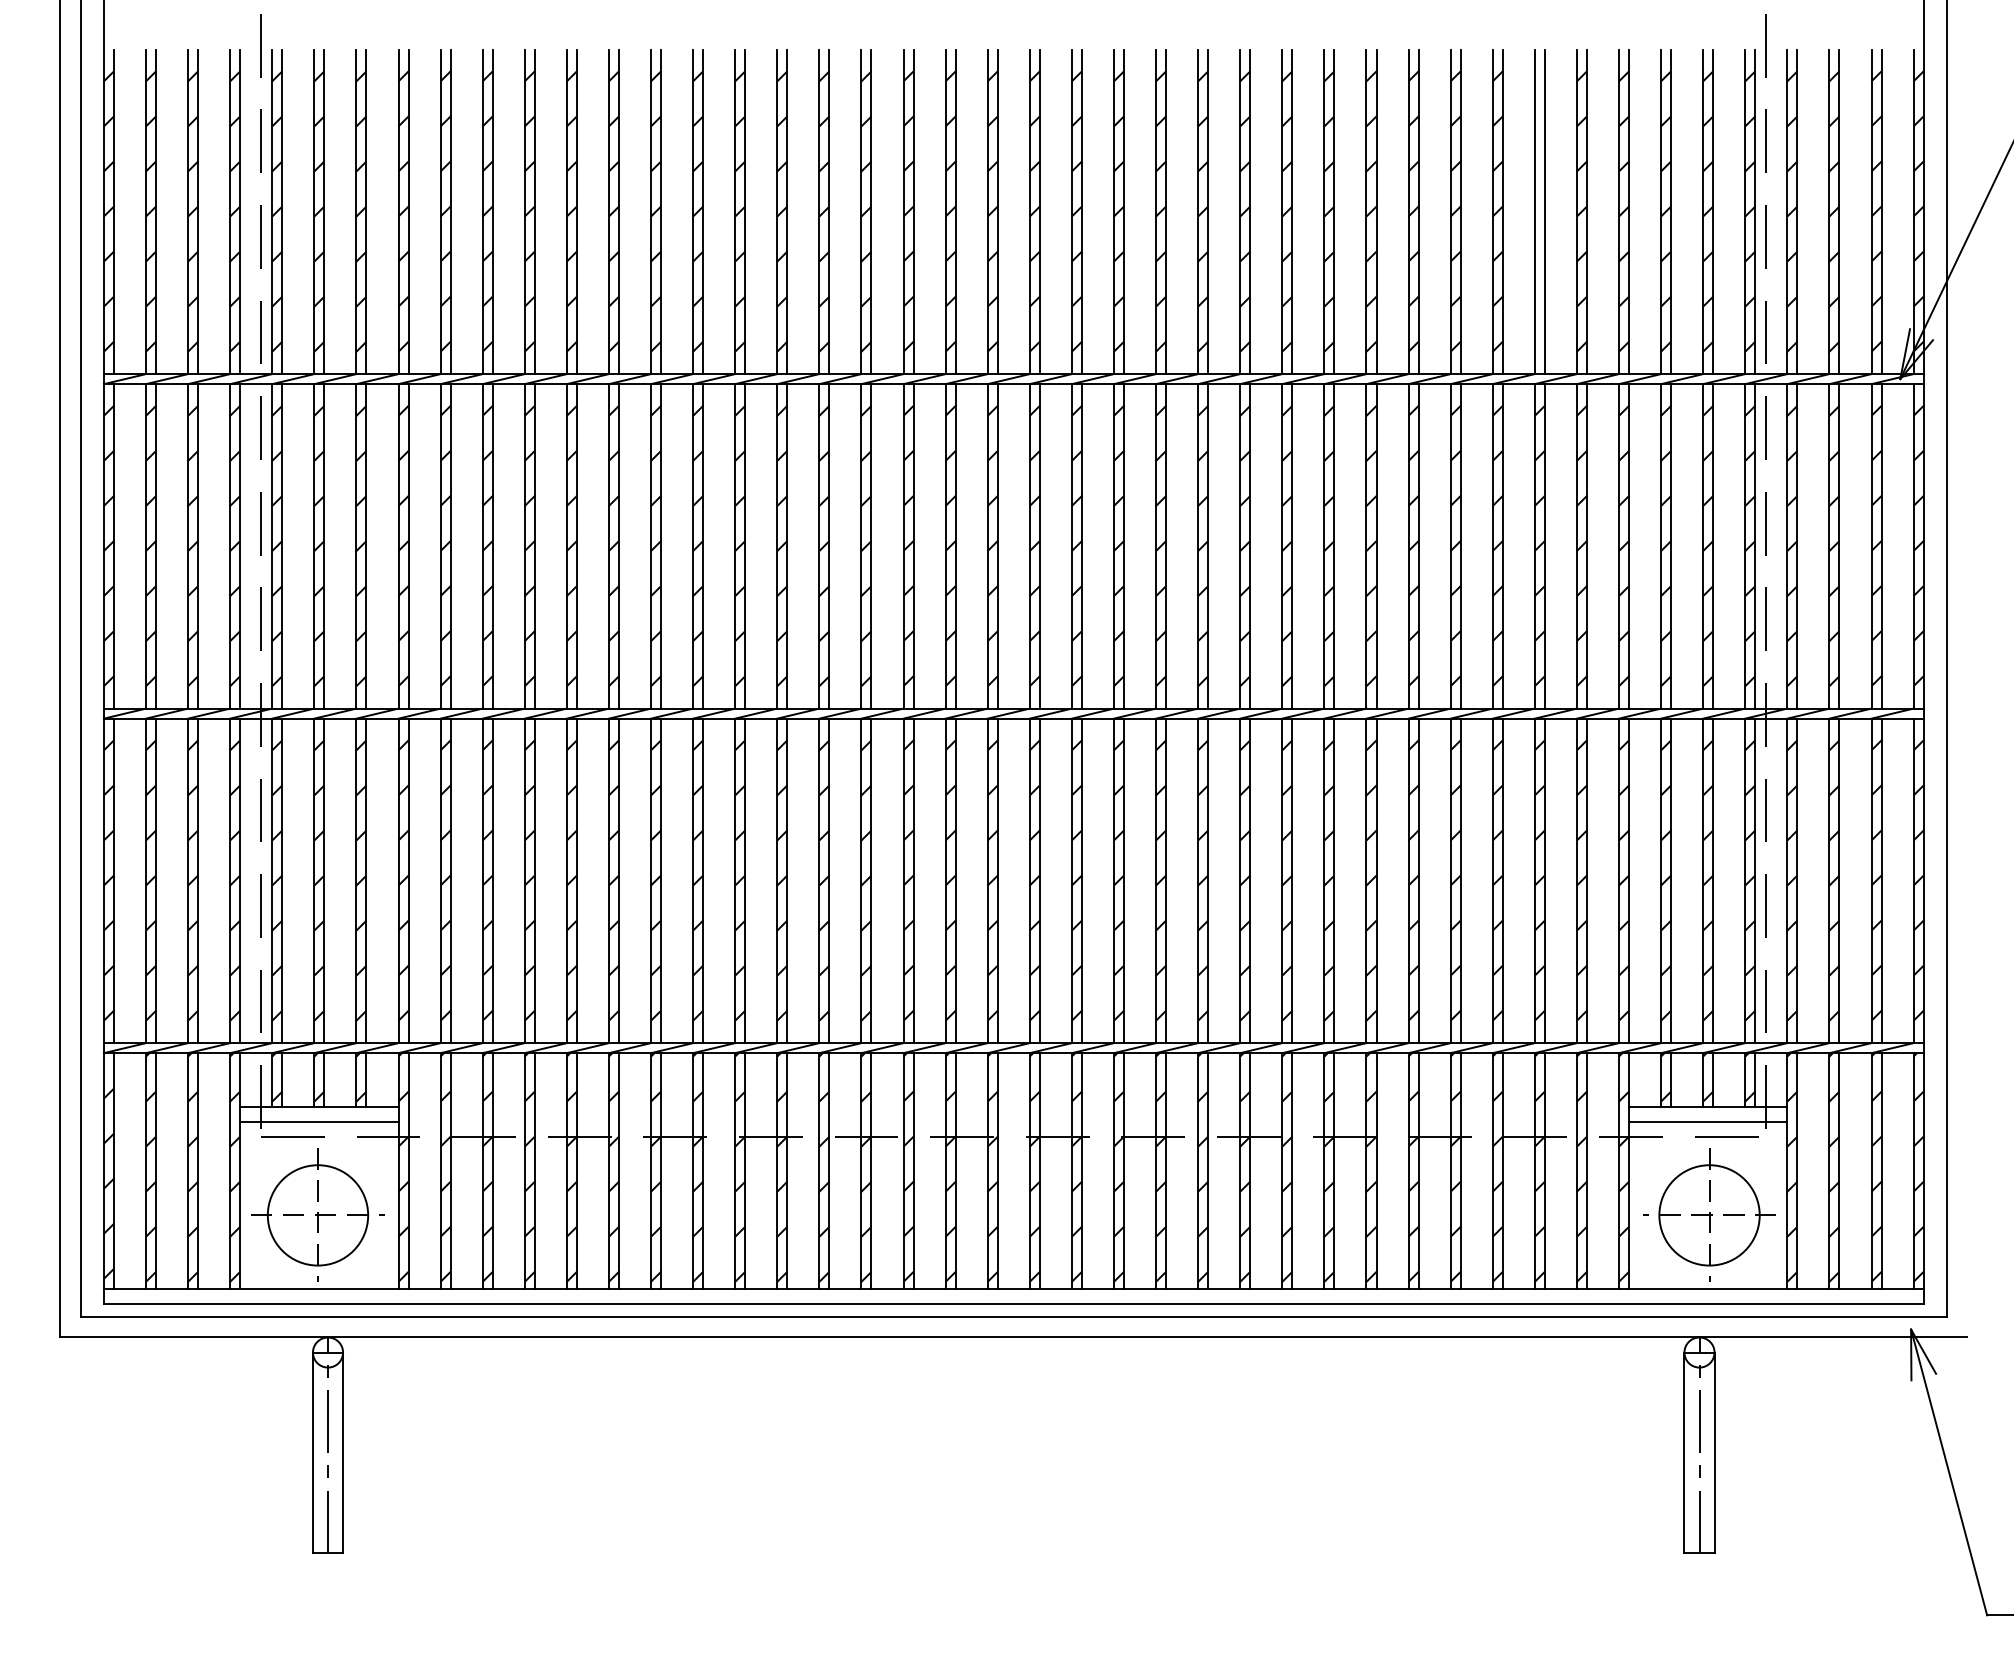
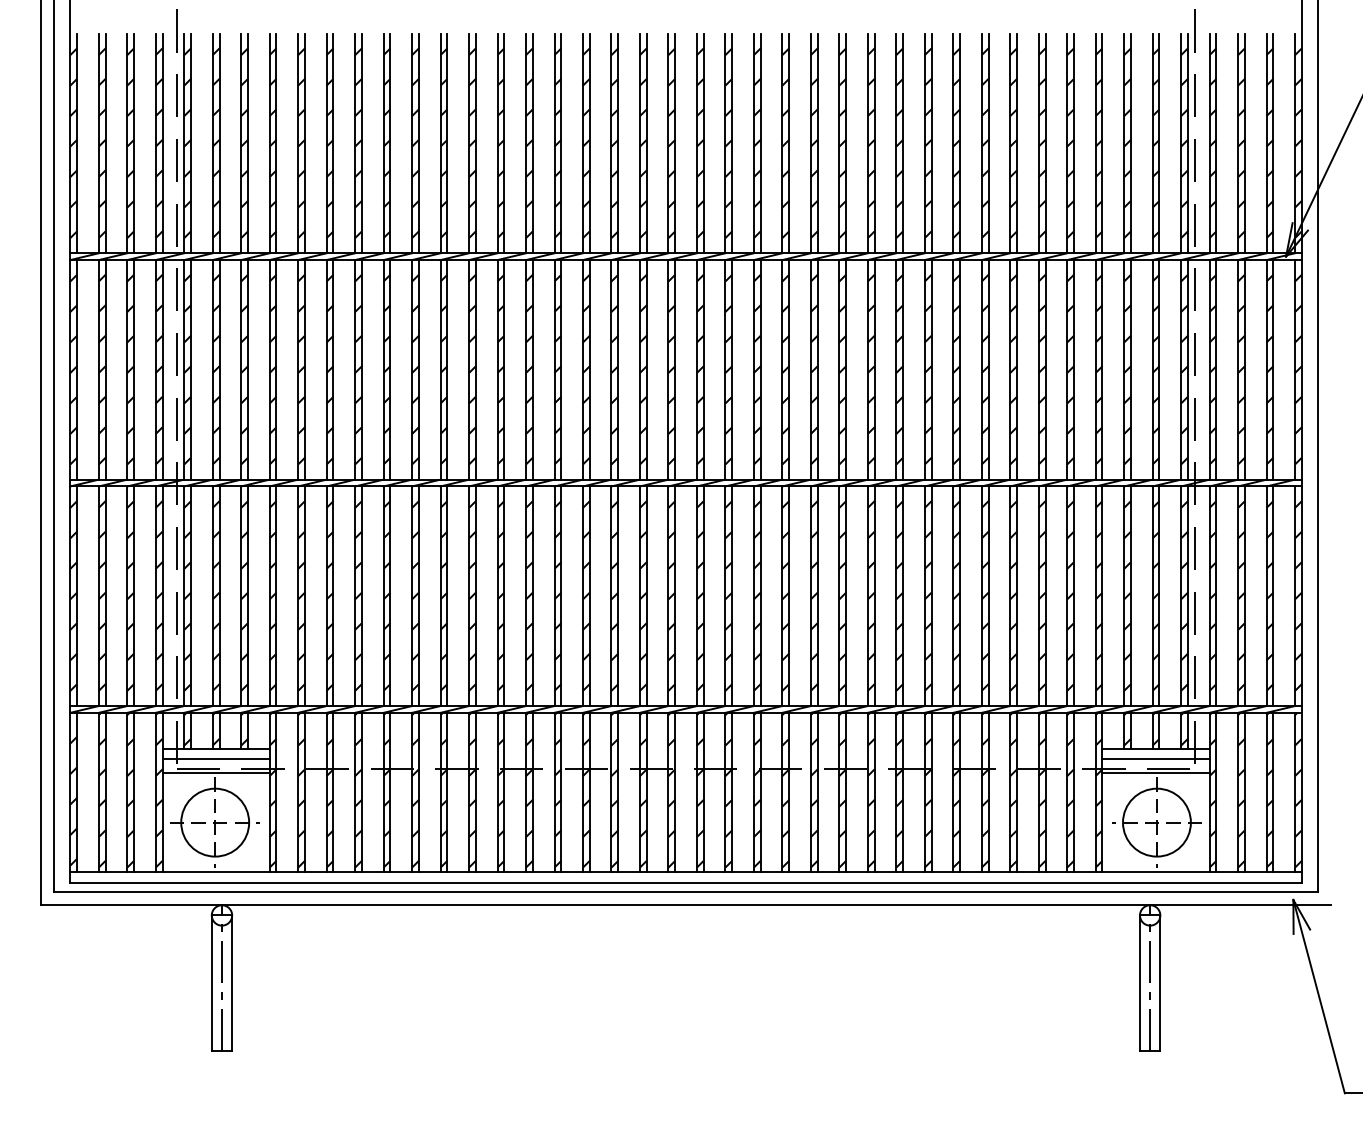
hatch: (1538, 211) -> (1041, 143), added
line: (318, 1141) -> (215, 772), added
line: (1707, 1141) -> (1155, 772), added

